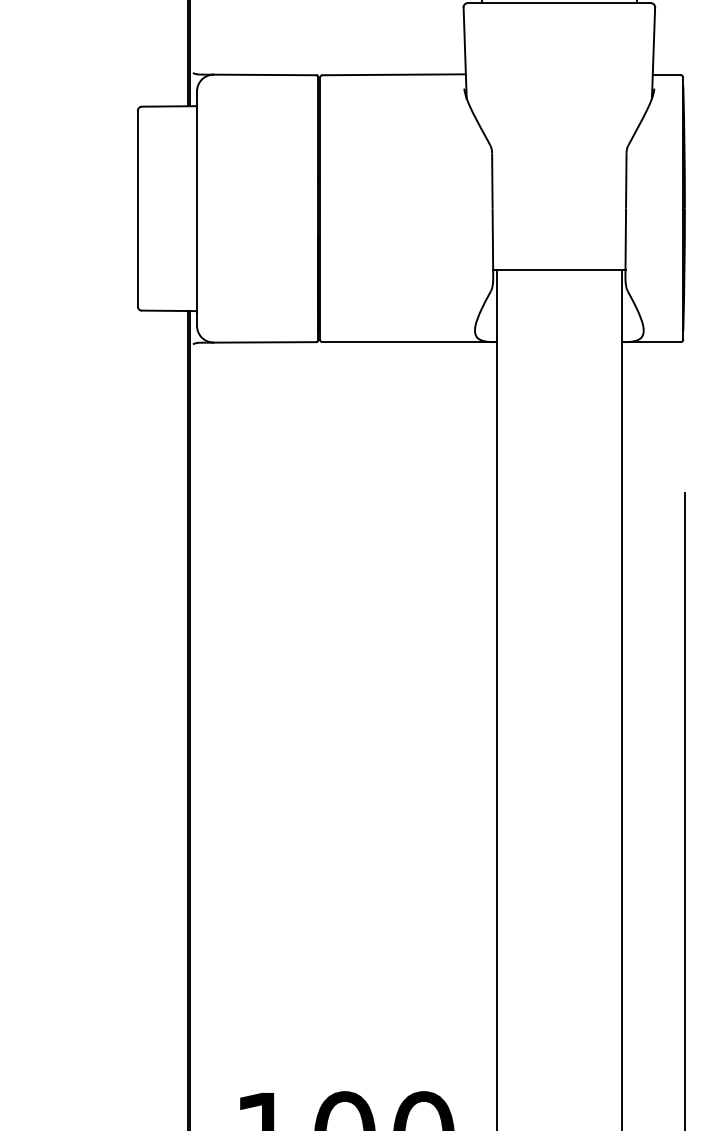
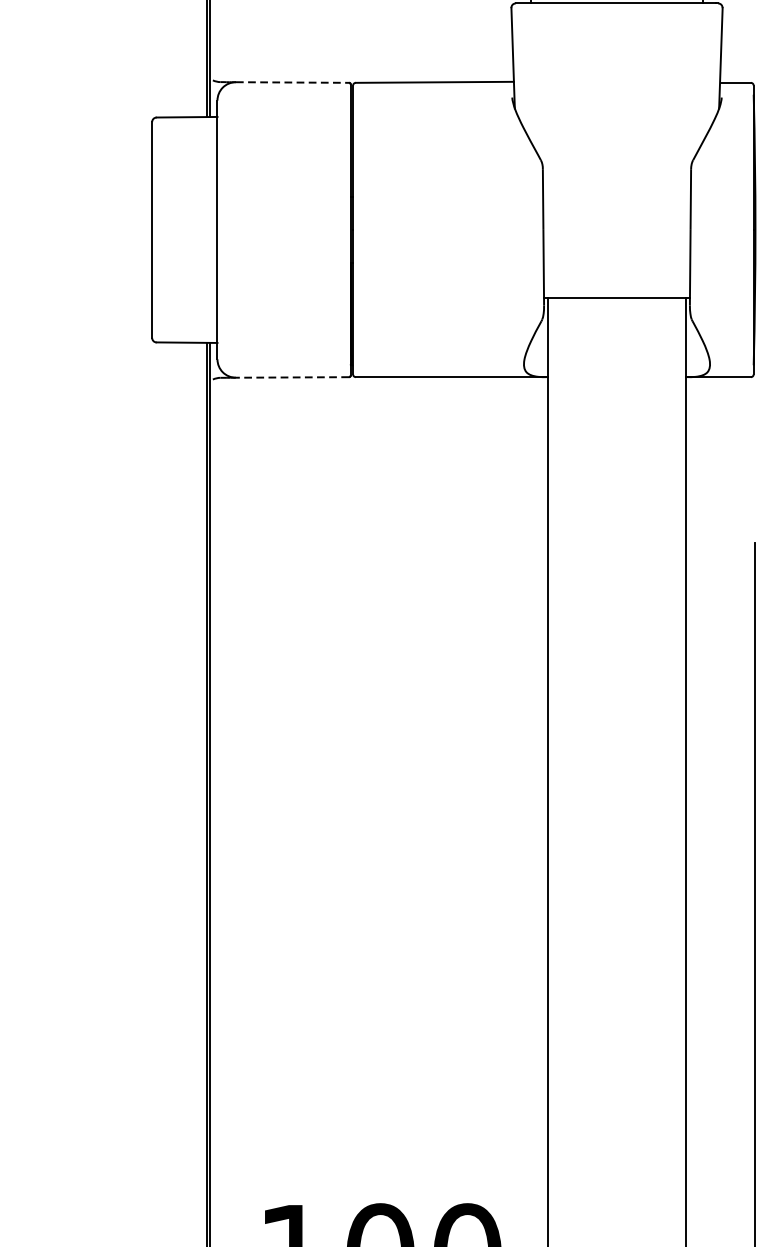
line: (265, 74) -> (292, 82), solid -> dashed
line: (264, 342) -> (291, 377), solid -> dashed

